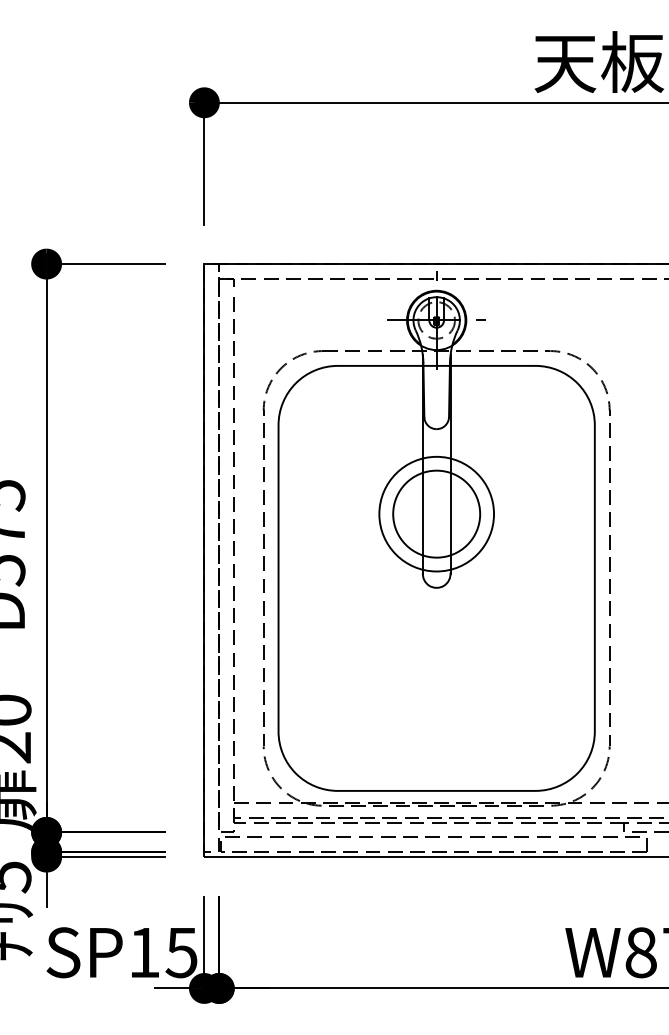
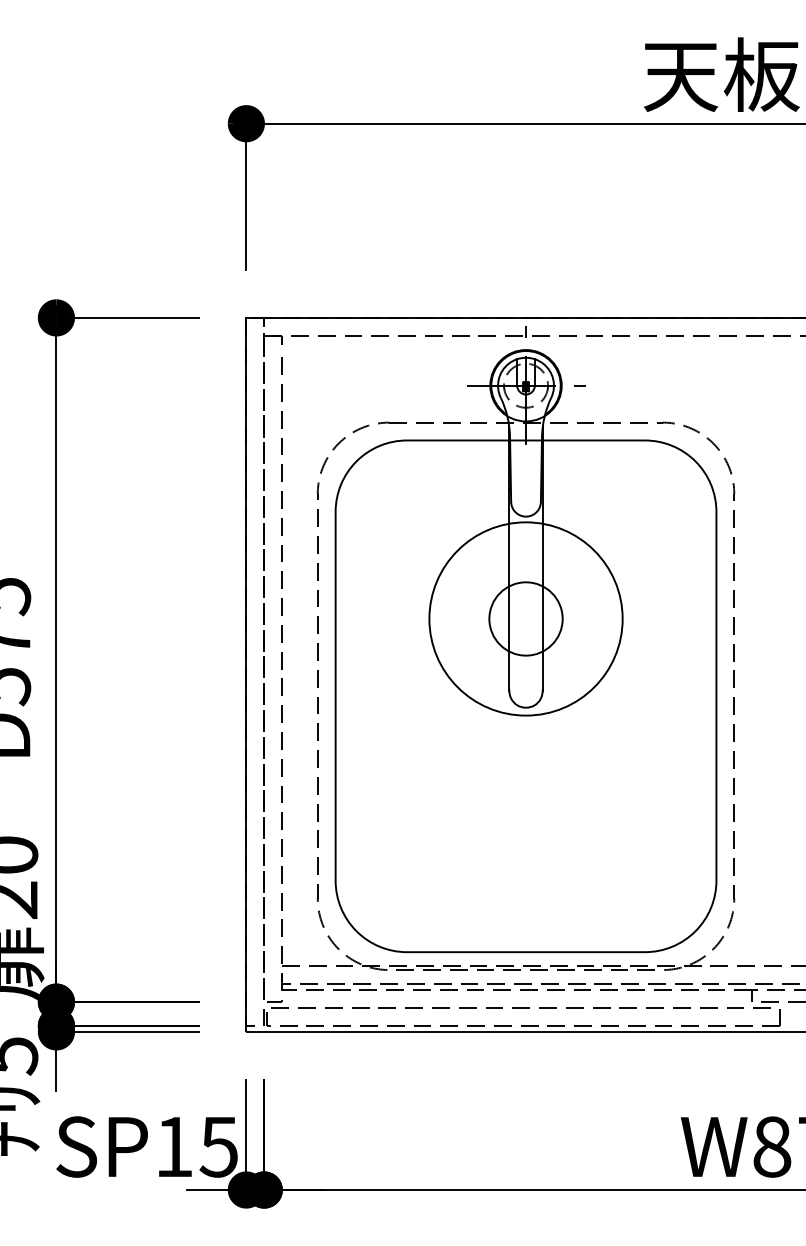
circle: (436, 513) -> (525, 618), size x0.7
circle: (437, 513) -> (526, 618), size x1.4

